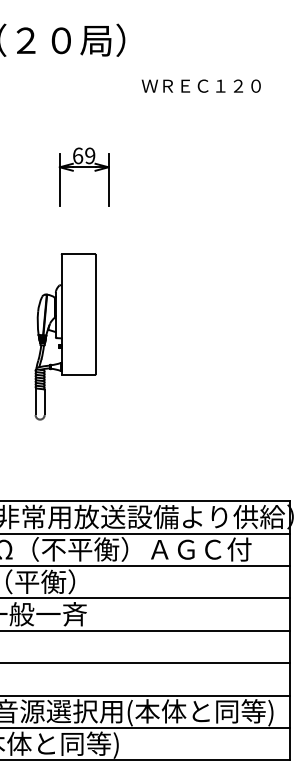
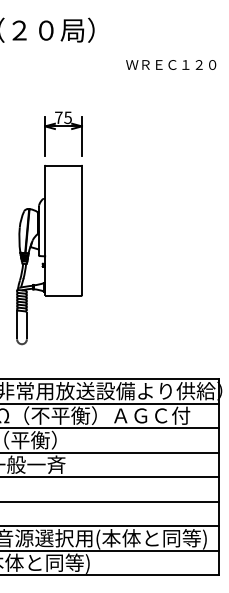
text: (200, 85) -> (170, 64), moved
text: (84, 155) -> (63, 117), 69 -> 75
part: (65, 336) -> (49, 254), size x1.43

